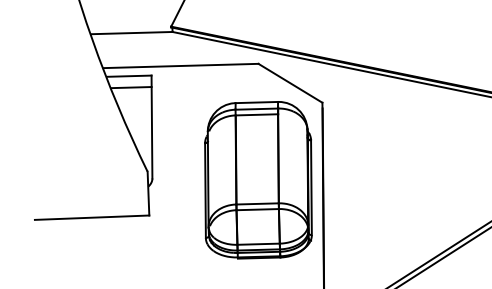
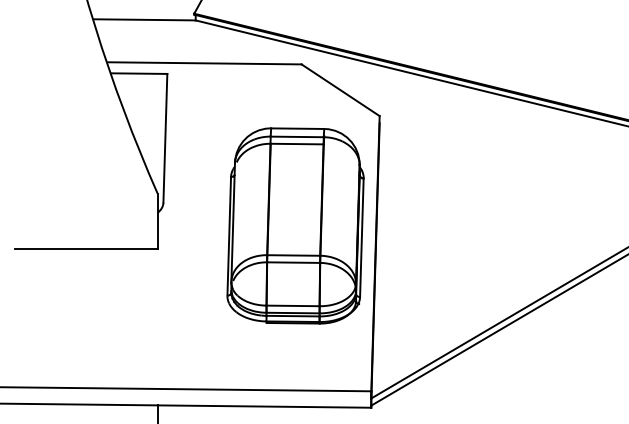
line: (131, 87) -> (141, 87), removed
part: (258, 179) -> (295, 225), moved

